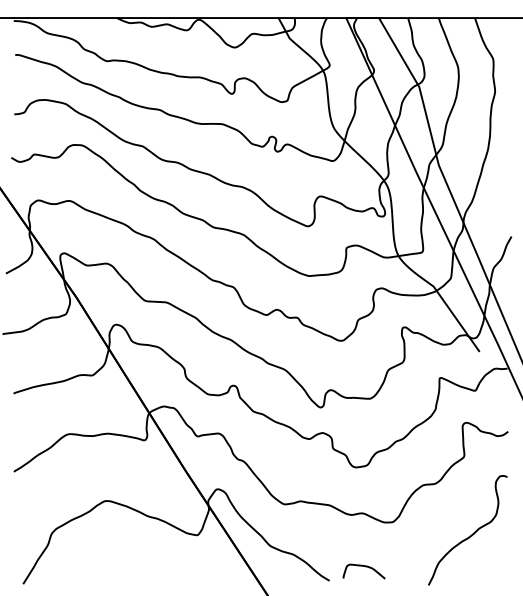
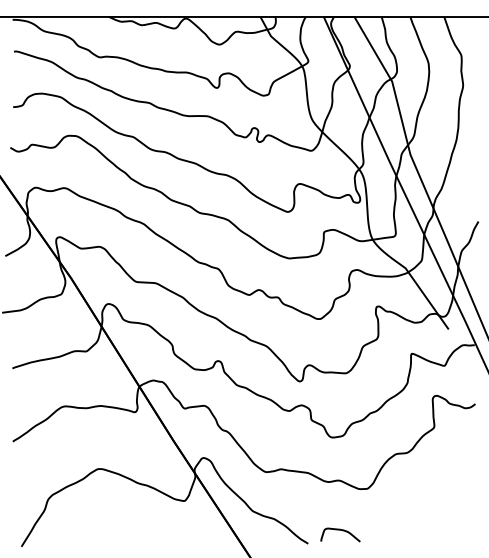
curve: (471, 534) -> (441, 500), removed

